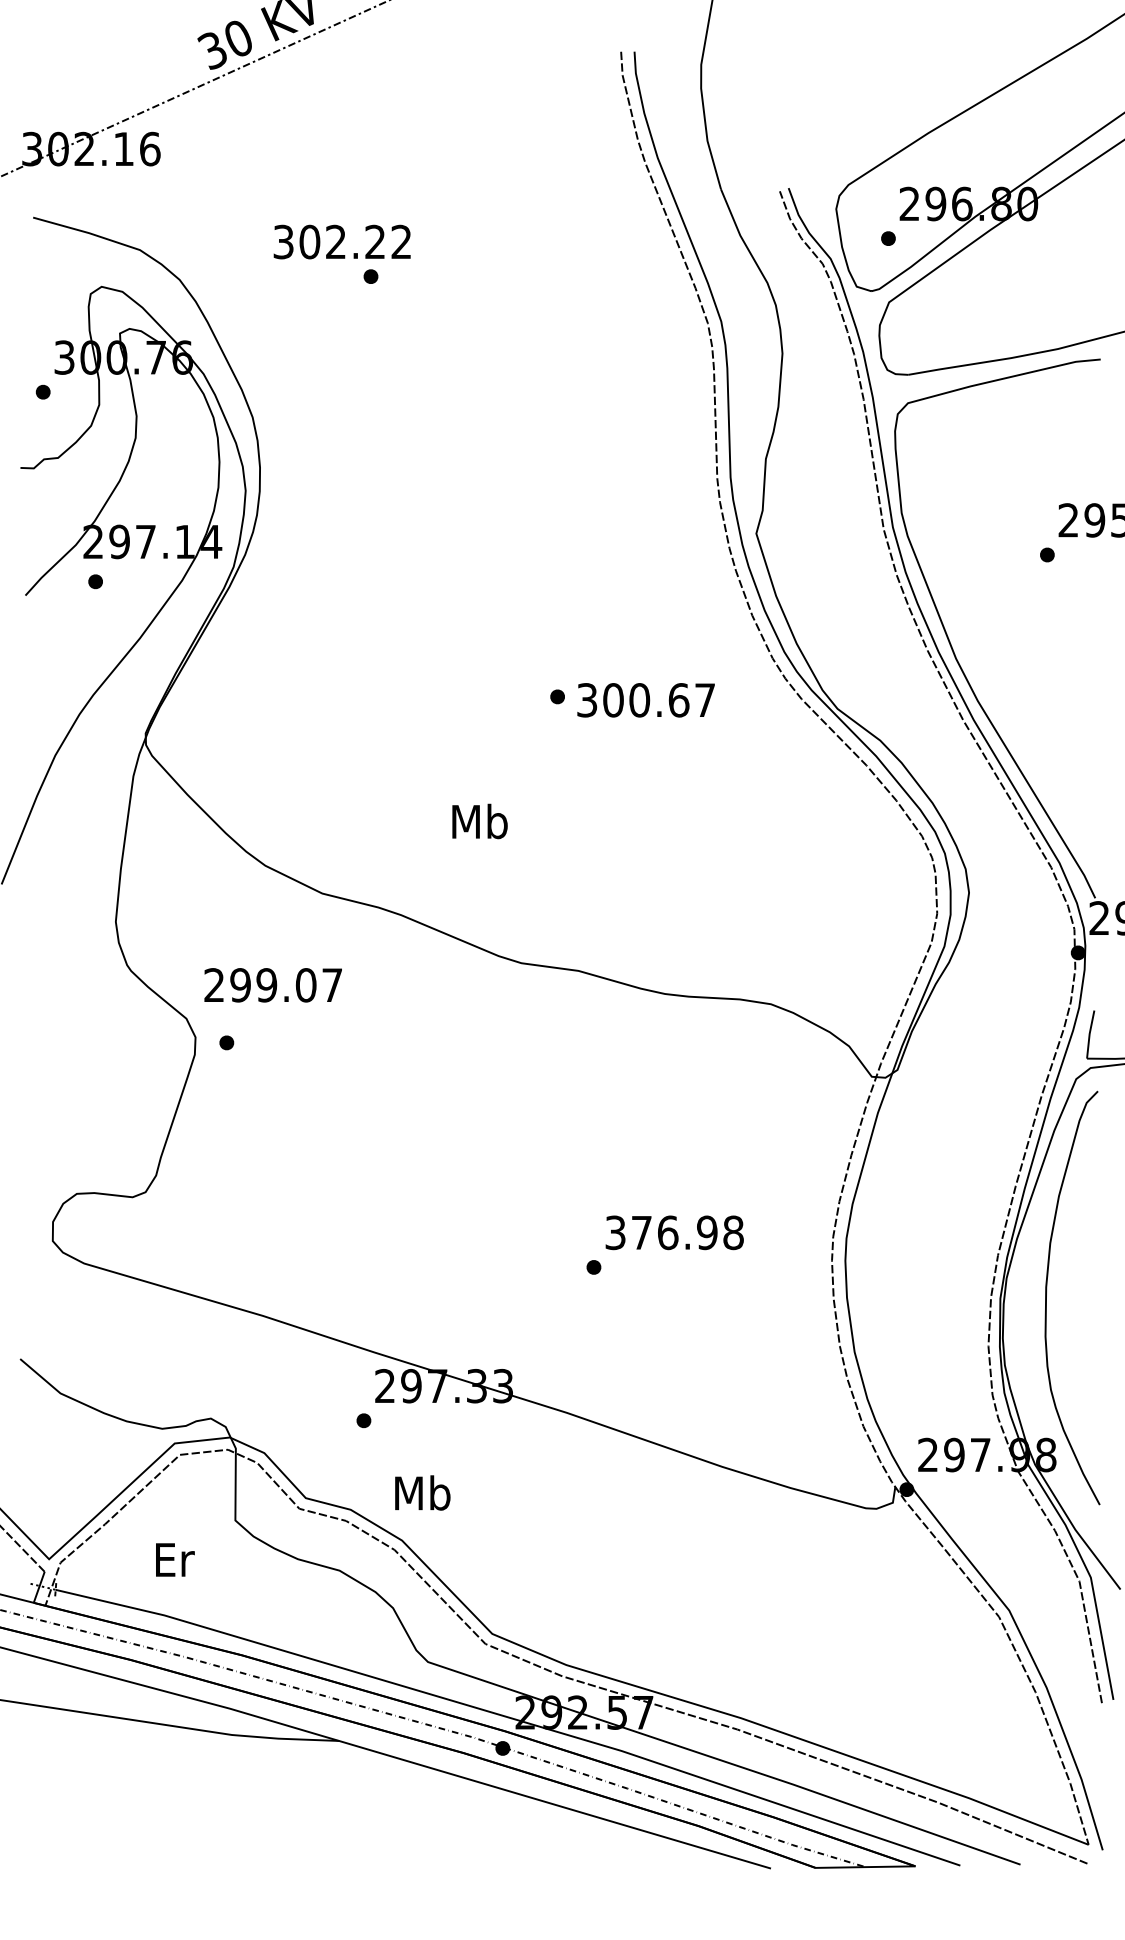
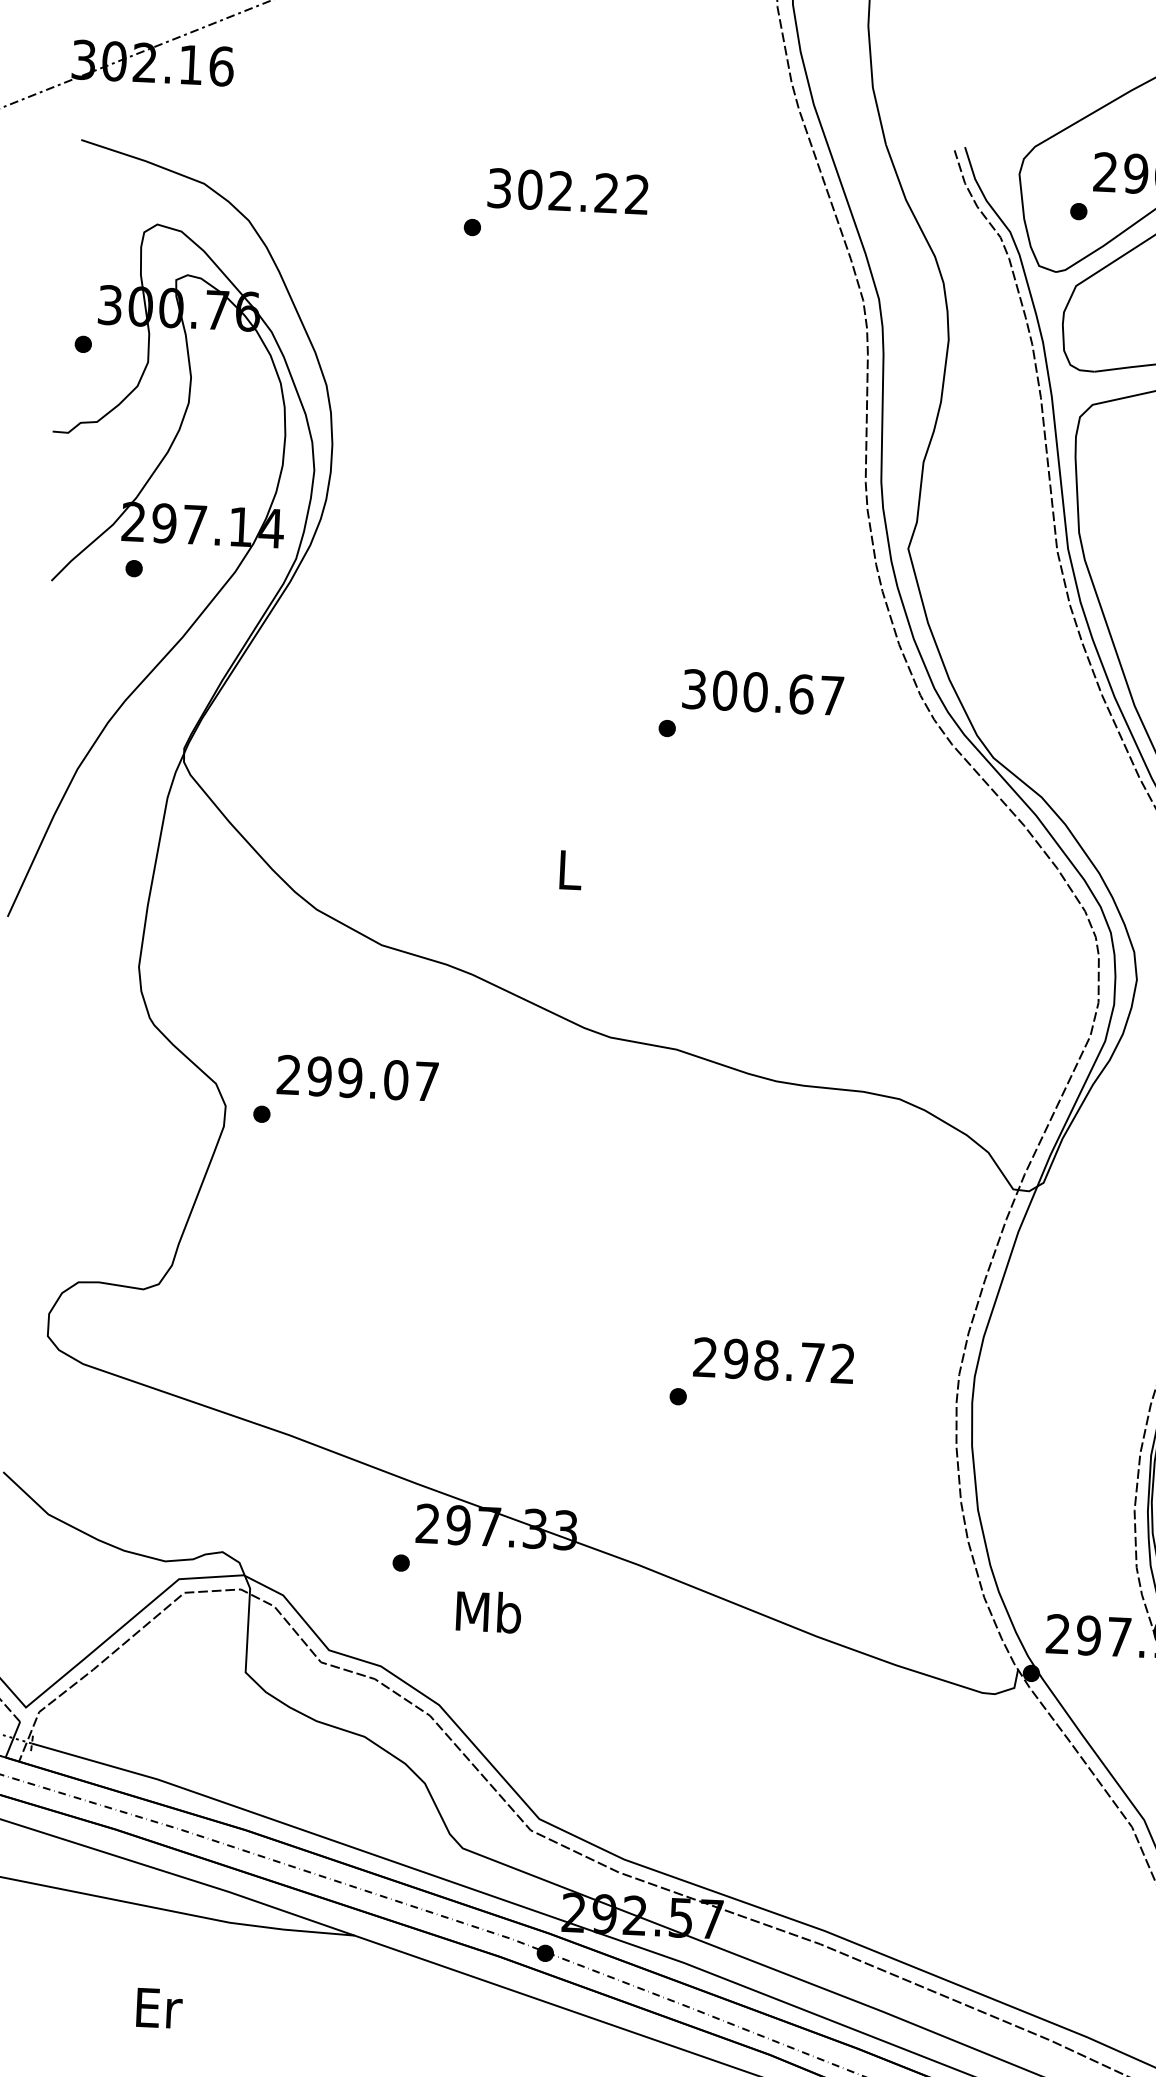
text: (341, 241) -> (567, 190), moved
text: (645, 700) -> (762, 692), moved
text: (479, 821) -> (569, 869), Mb -> L
text: (272, 985) -> (356, 1078), moved
text: (674, 1232) -> (774, 1360), 376.98 -> 298.72
text: (422, 1492) -> (488, 1611), moved
text: (175, 1559) -> (159, 2007), moved

